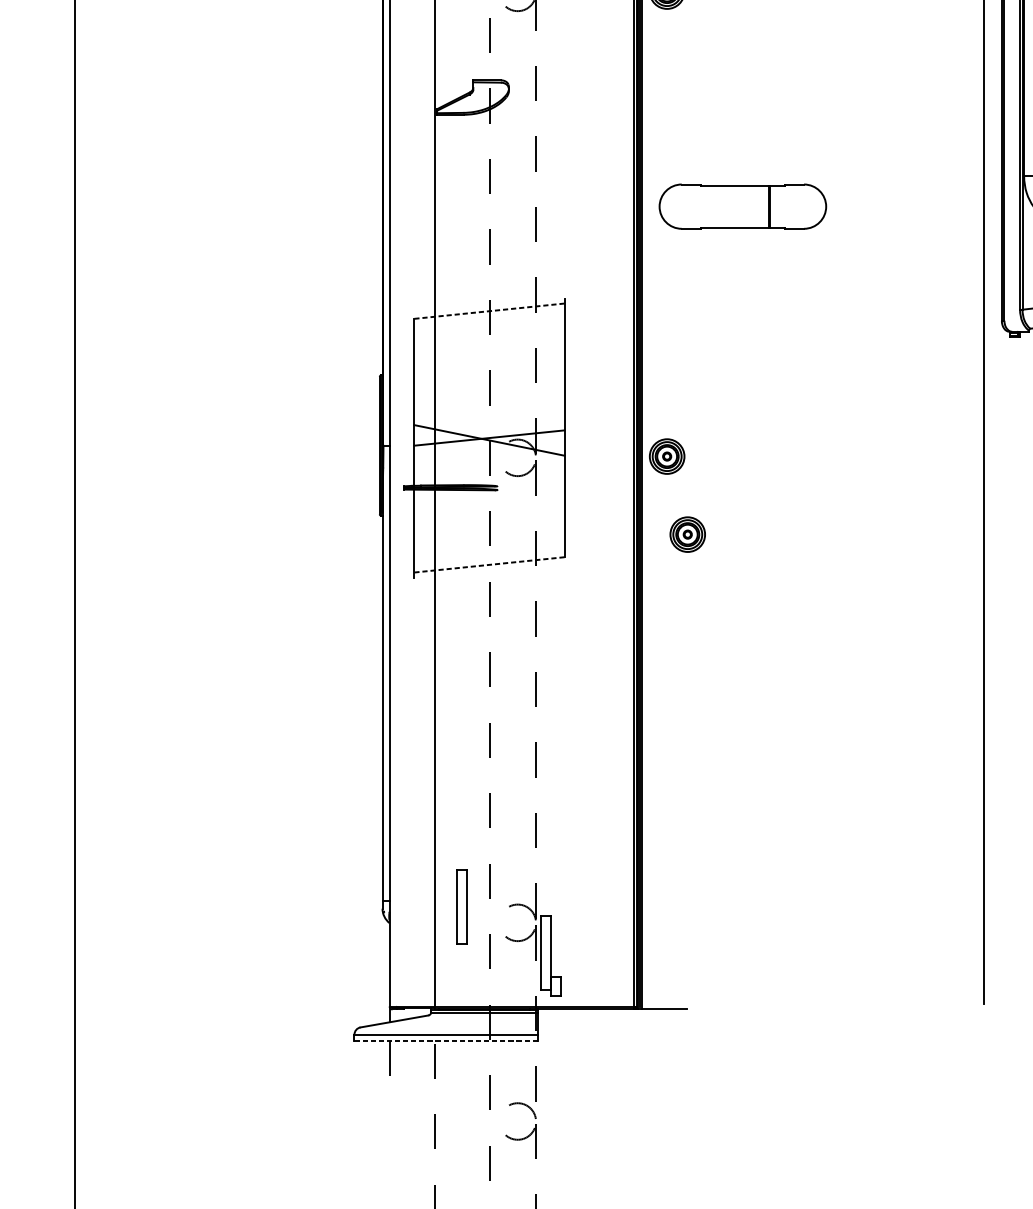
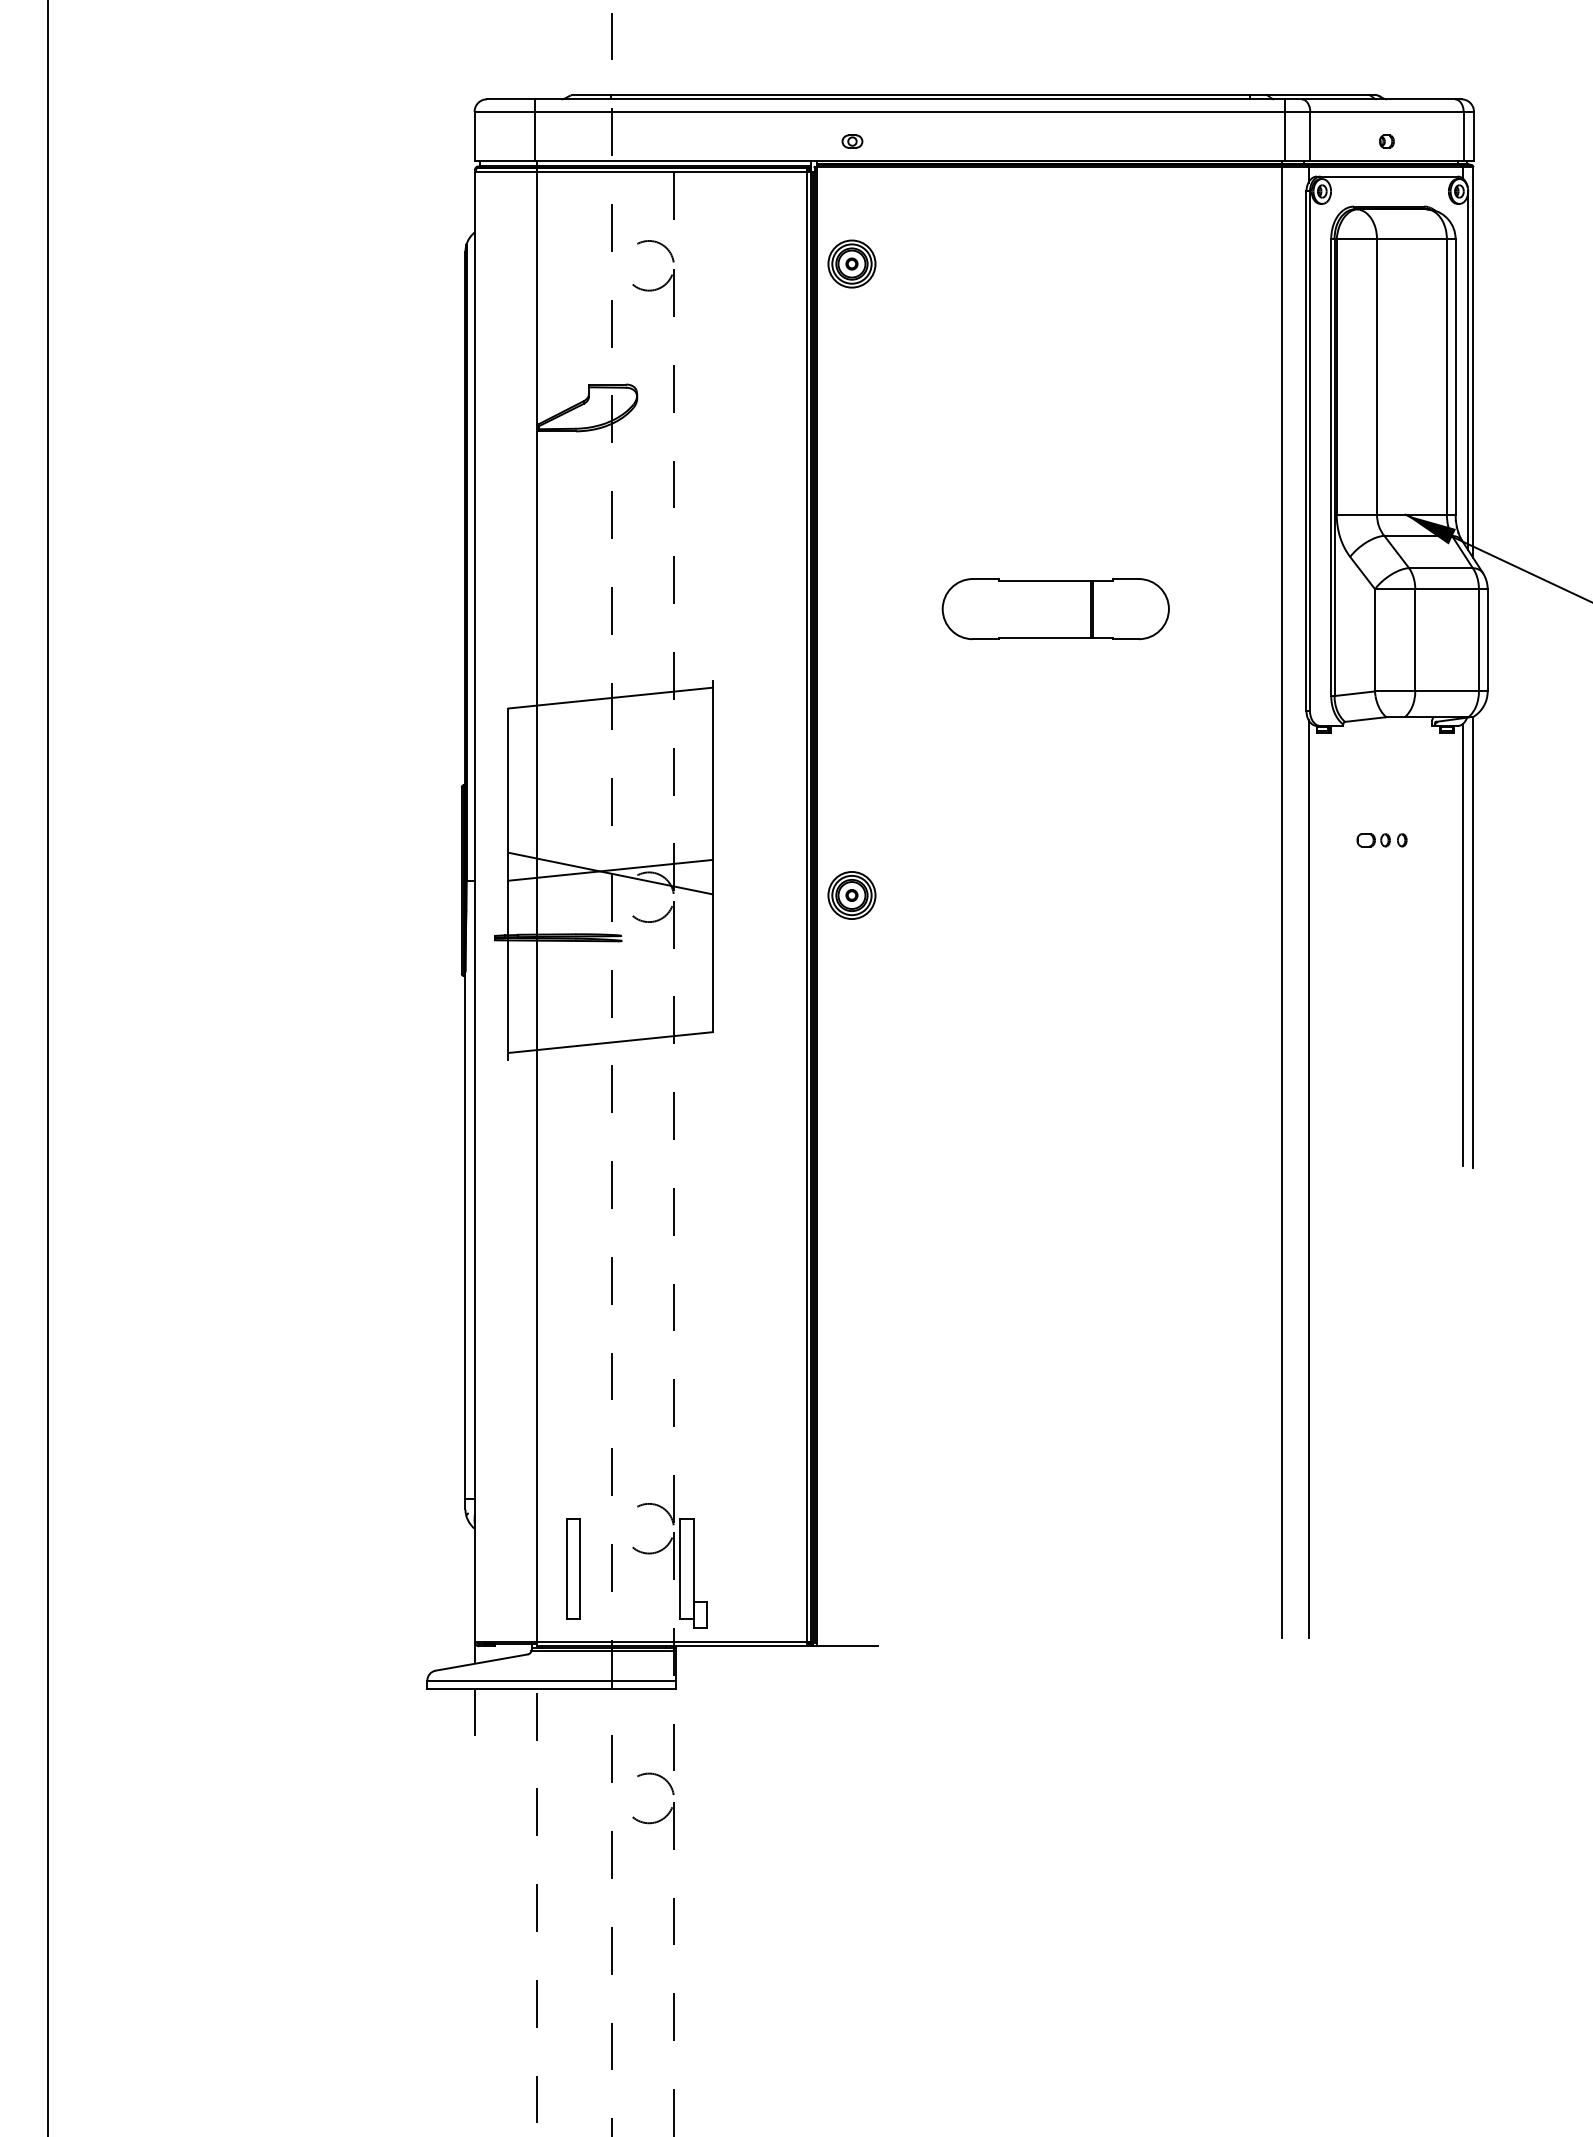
part: (742, 206) -> (1055, 609), moved
line: (489, 311) -> (610, 698), dashed -> solid
part: (687, 534) -> (879, 1001), removed
line: (489, 564) -> (610, 1042), dashed -> solid
line: (1003, 664) -> (1308, 1178), added
part: (462, 906) -> (573, 1568), moved
line: (446, 1040) -> (552, 1688), dashed -> solid

